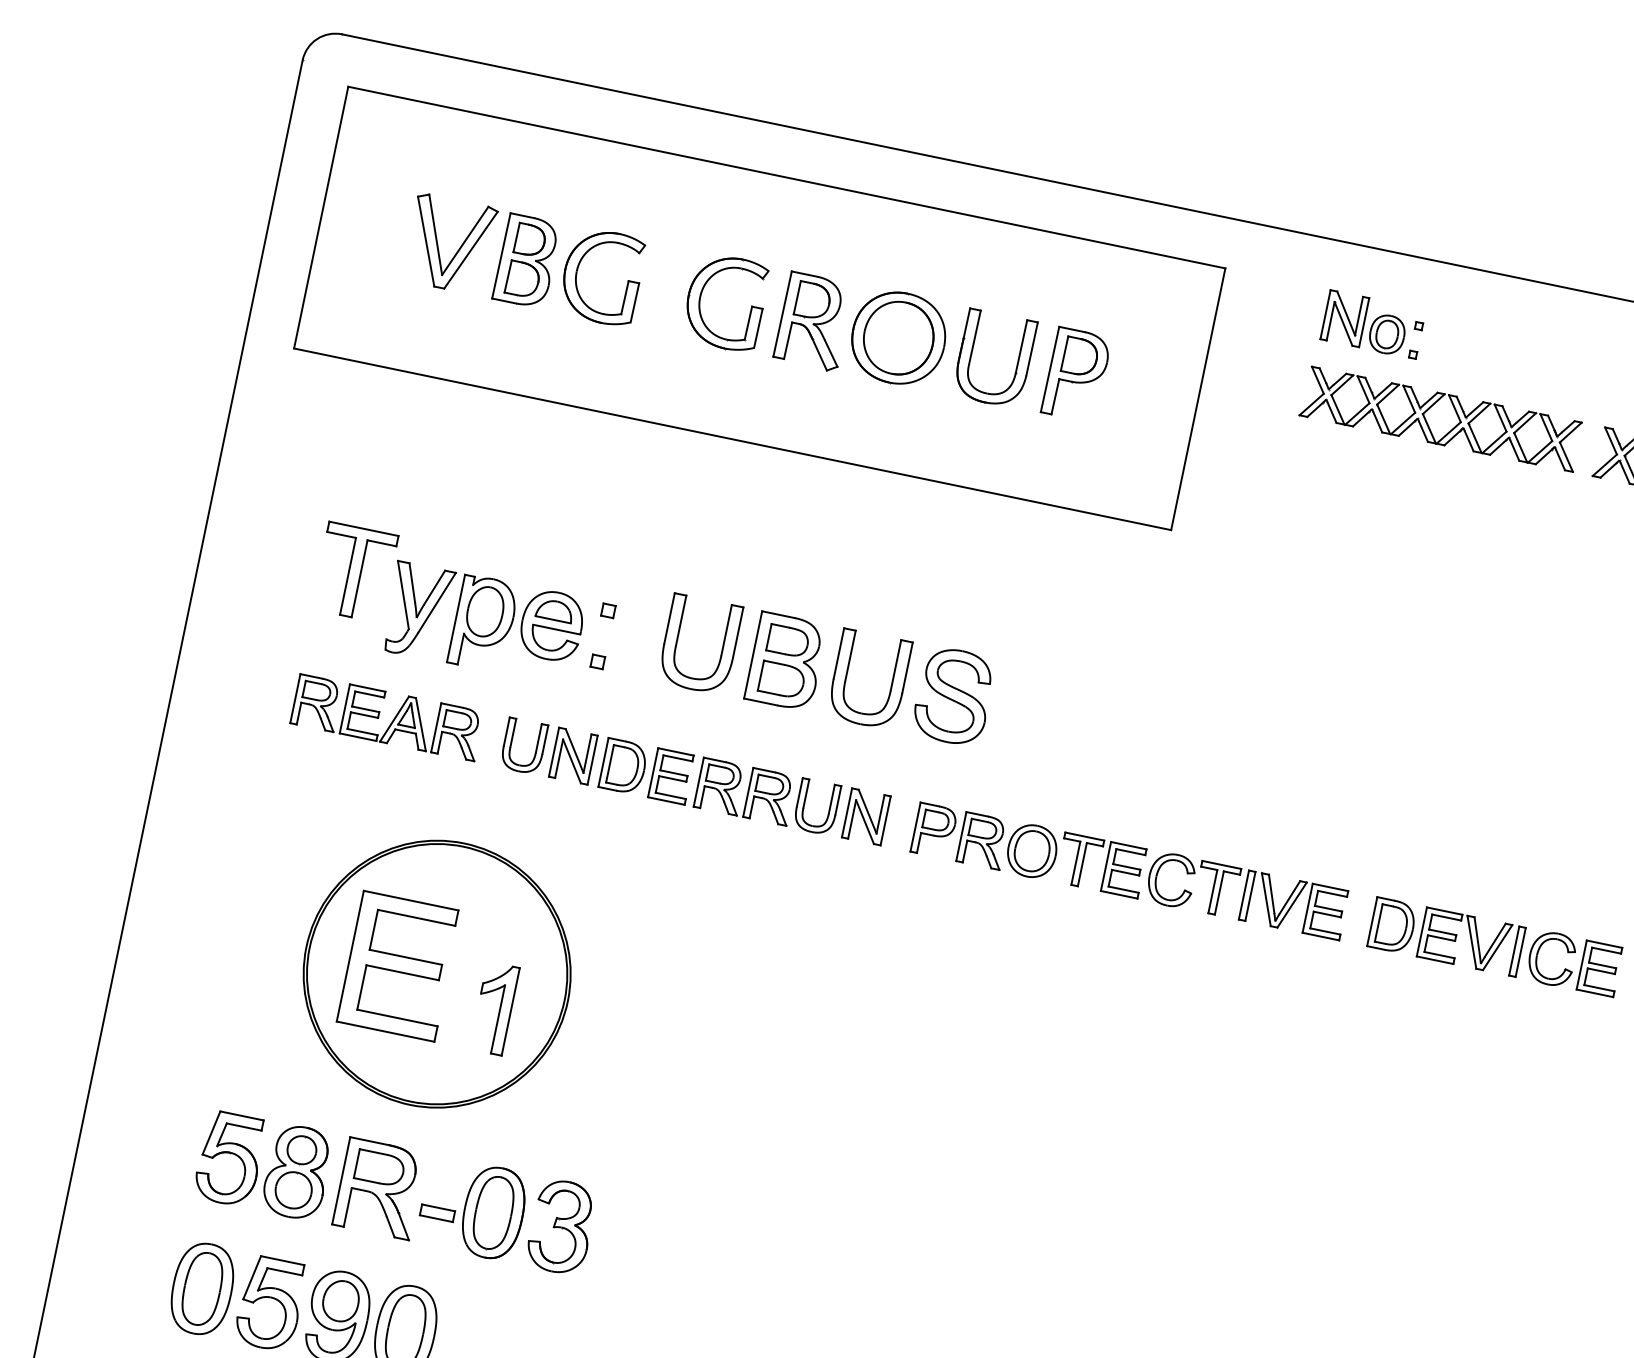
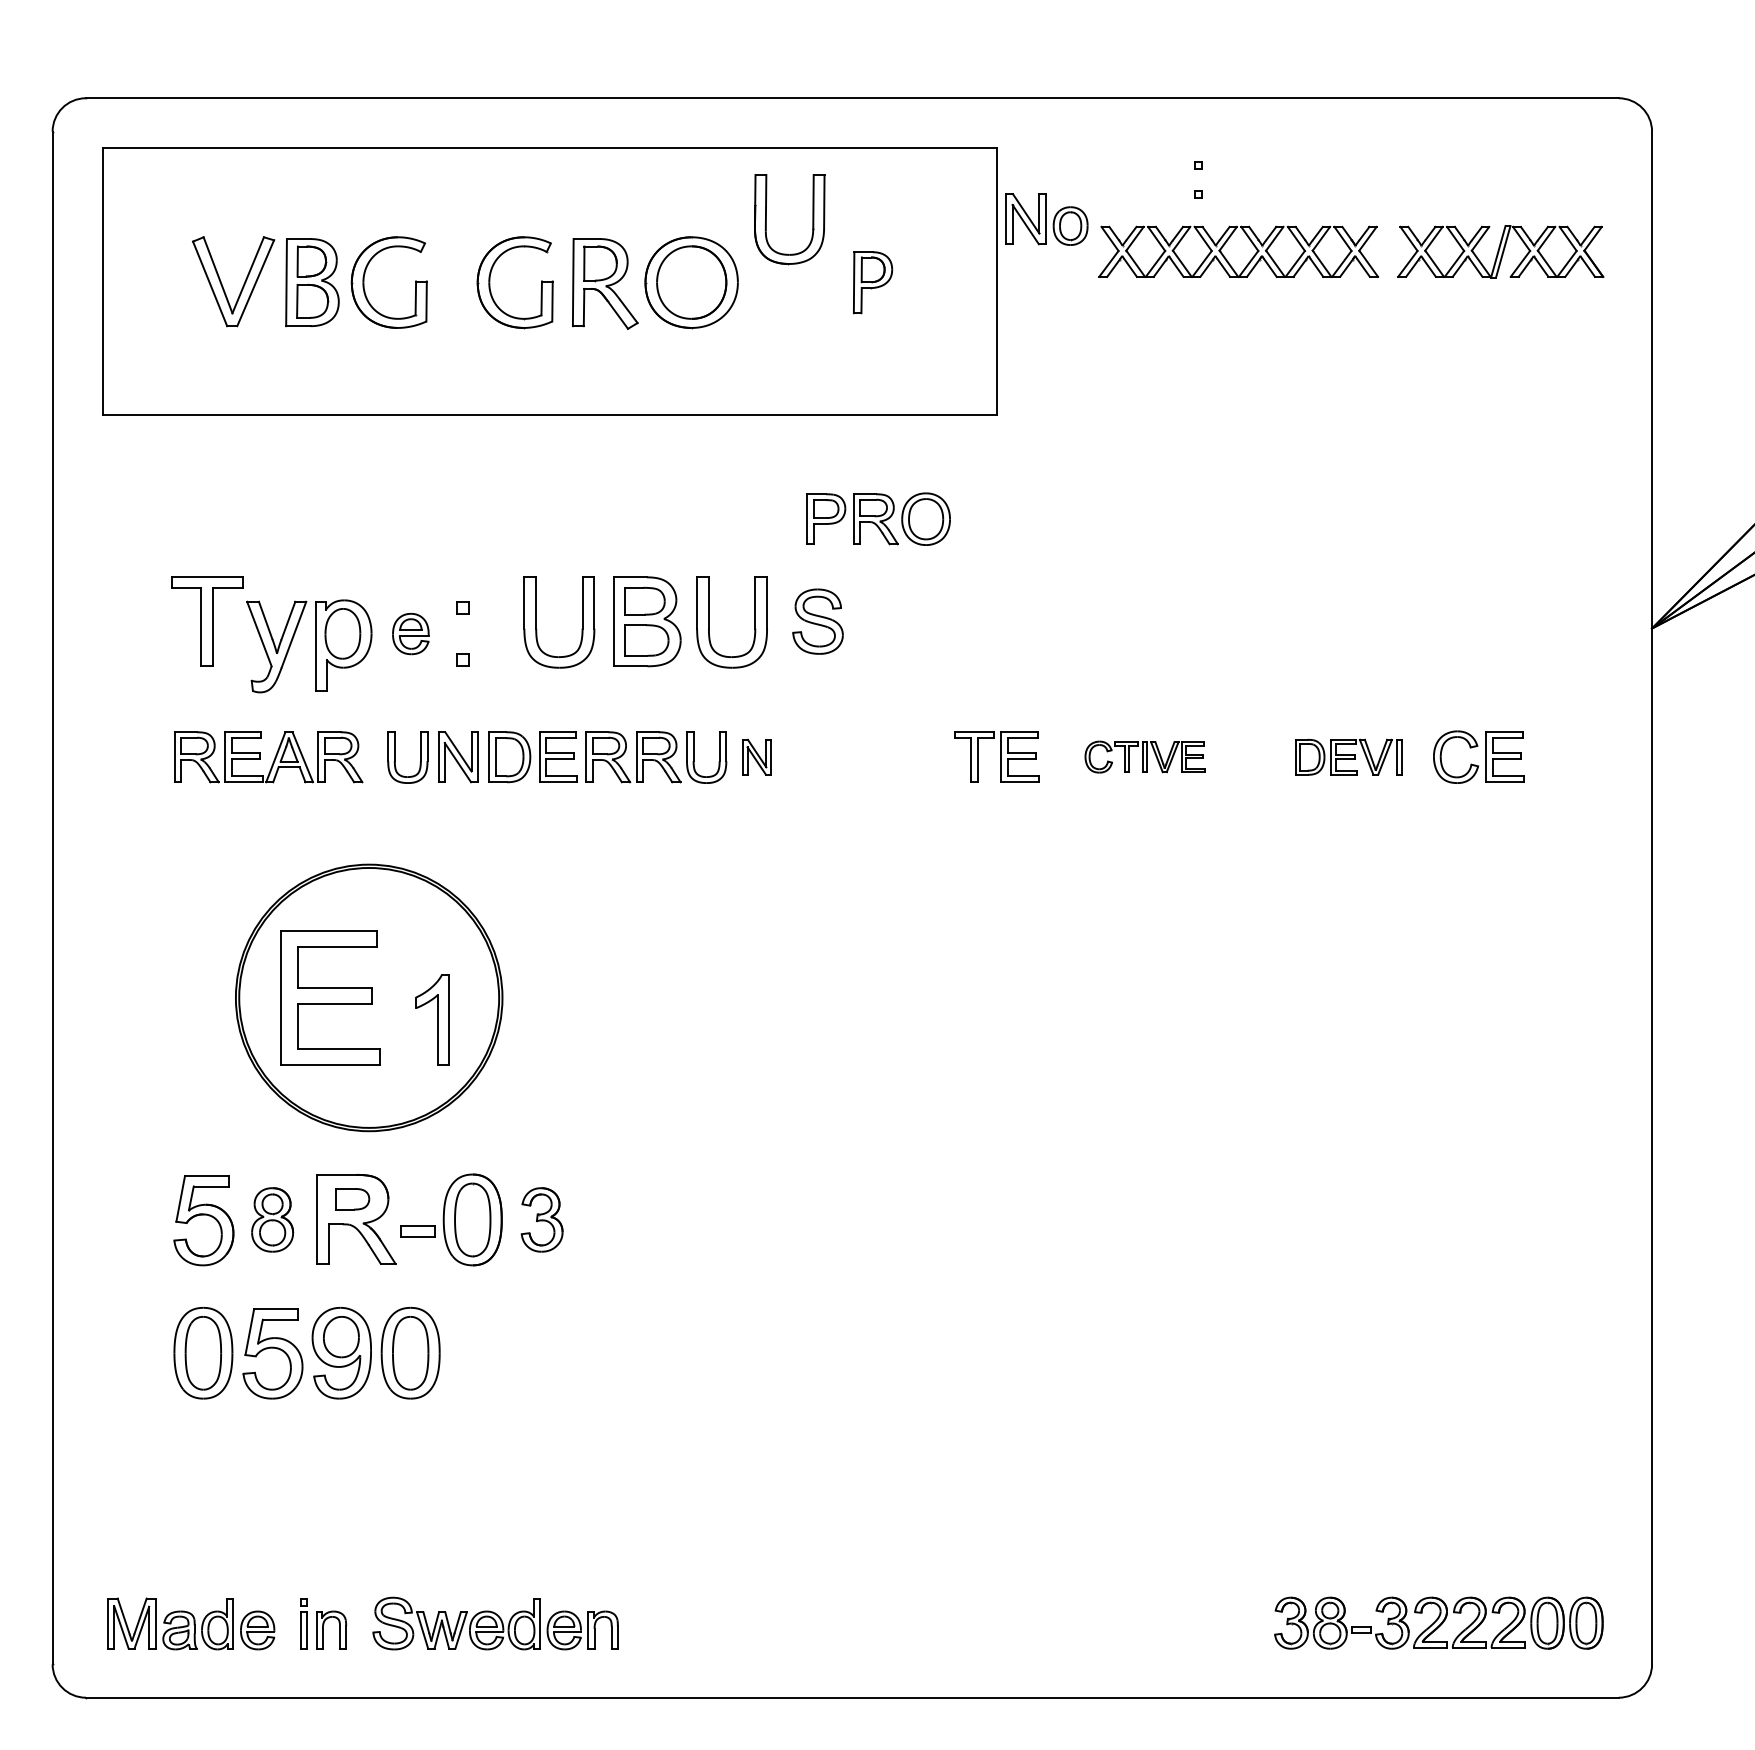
part: (1364, 323) -> (1046, 219), moved
part: (971, 354) -> (766, 219), moved
part: (1076, 374) -> (872, 282), size x0.7
part: (551, 625) -> (410, 633), size x0.6
part: (953, 696) -> (817, 621), size x0.7
part: (865, 817) -> (756, 757), size x0.7
part: (985, 840) -> (878, 518), moved
part: (1246, 894) -> (1144, 756), size x0.6
part: (1446, 937) -> (1348, 757), size x0.7
part: (380, 1167) -> (352, 1198), size x0.7
part: (297, 1171) -> (272, 1219), size x0.7
part: (562, 1226) -> (542, 1219), size x0.7

